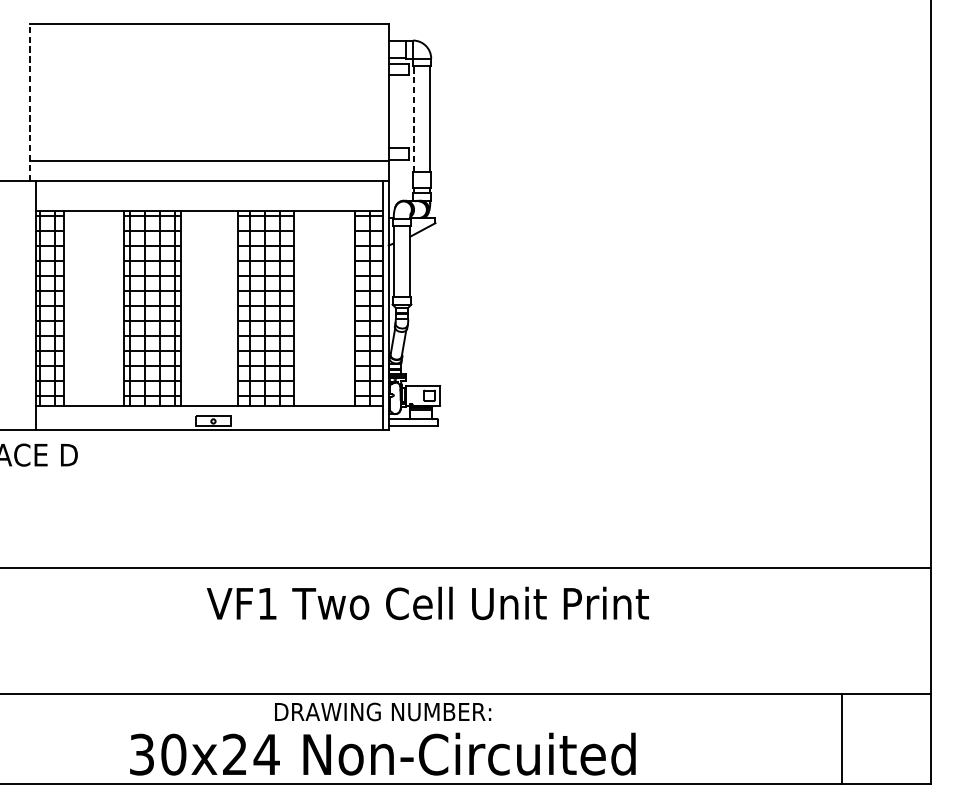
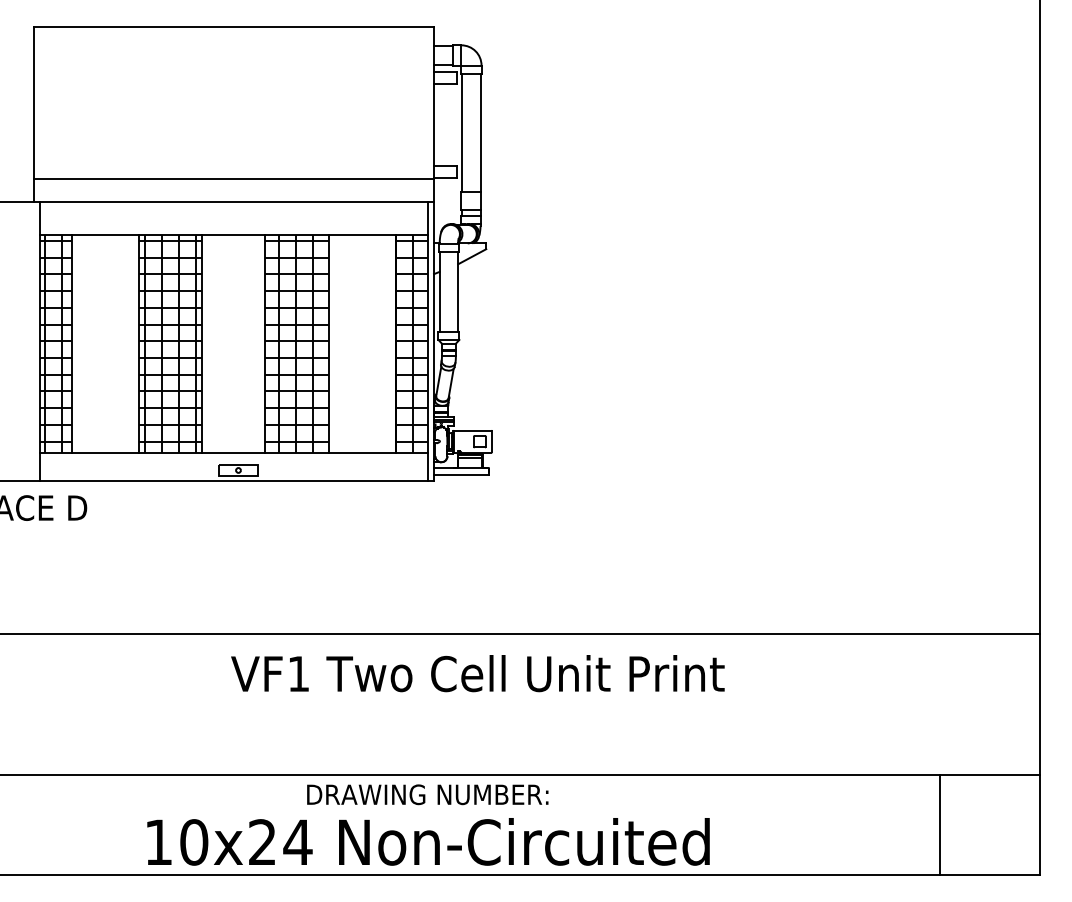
line: (29, 101) -> (33, 113), dashed -> solid
line: (414, 118) -> (462, 132), dashed -> solid
text: (141, 754) -> (158, 842), 30x24 -> 10x24

